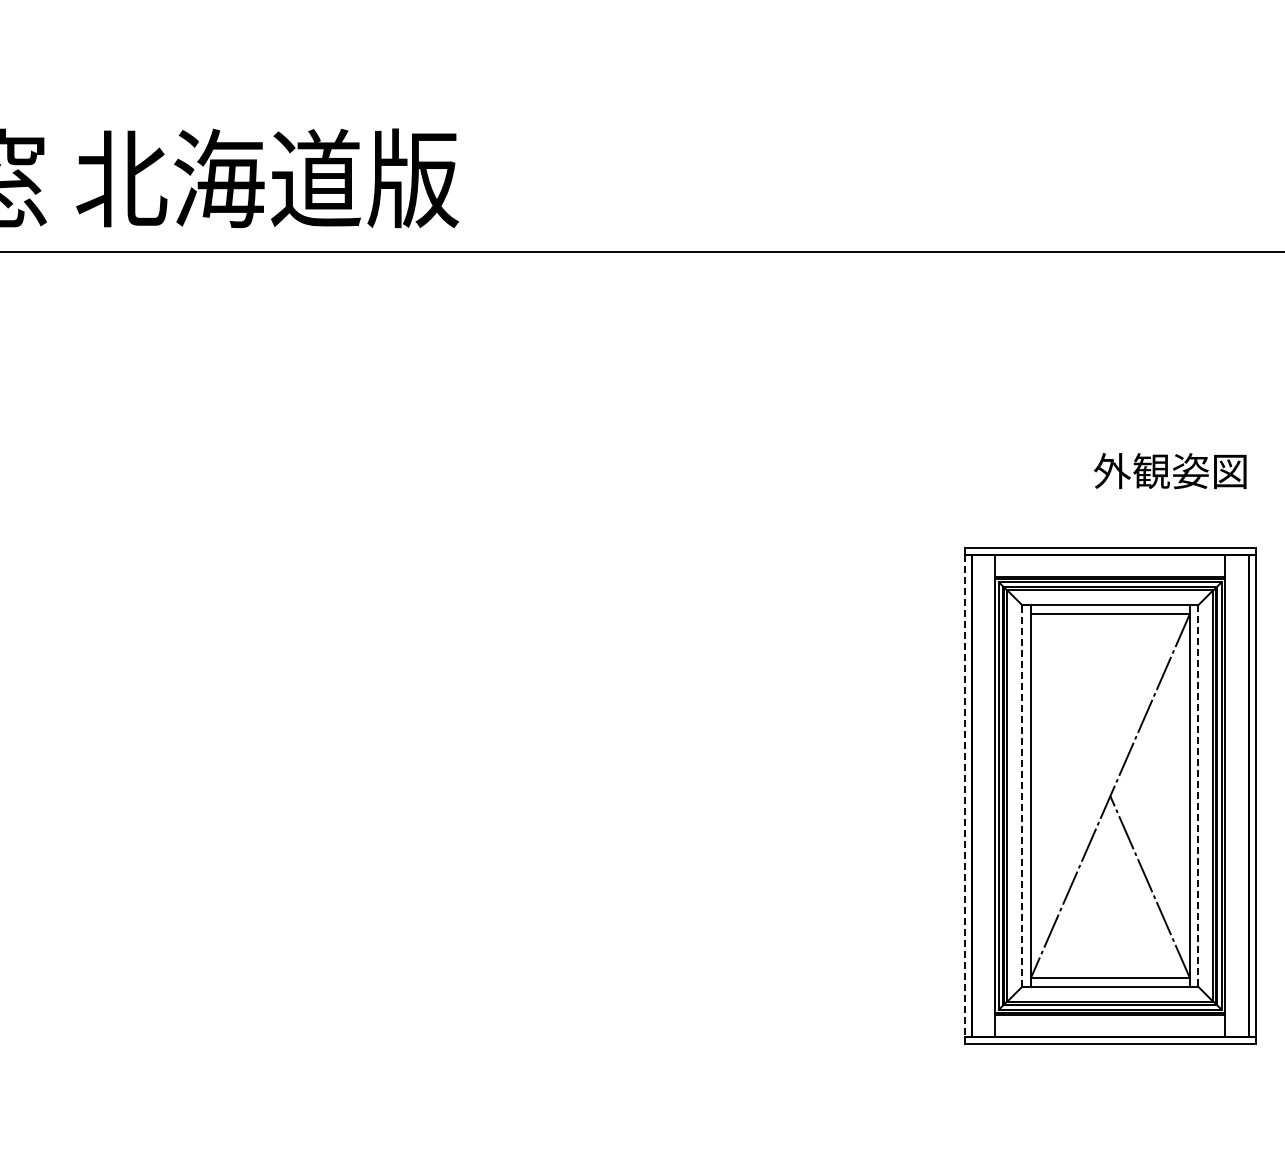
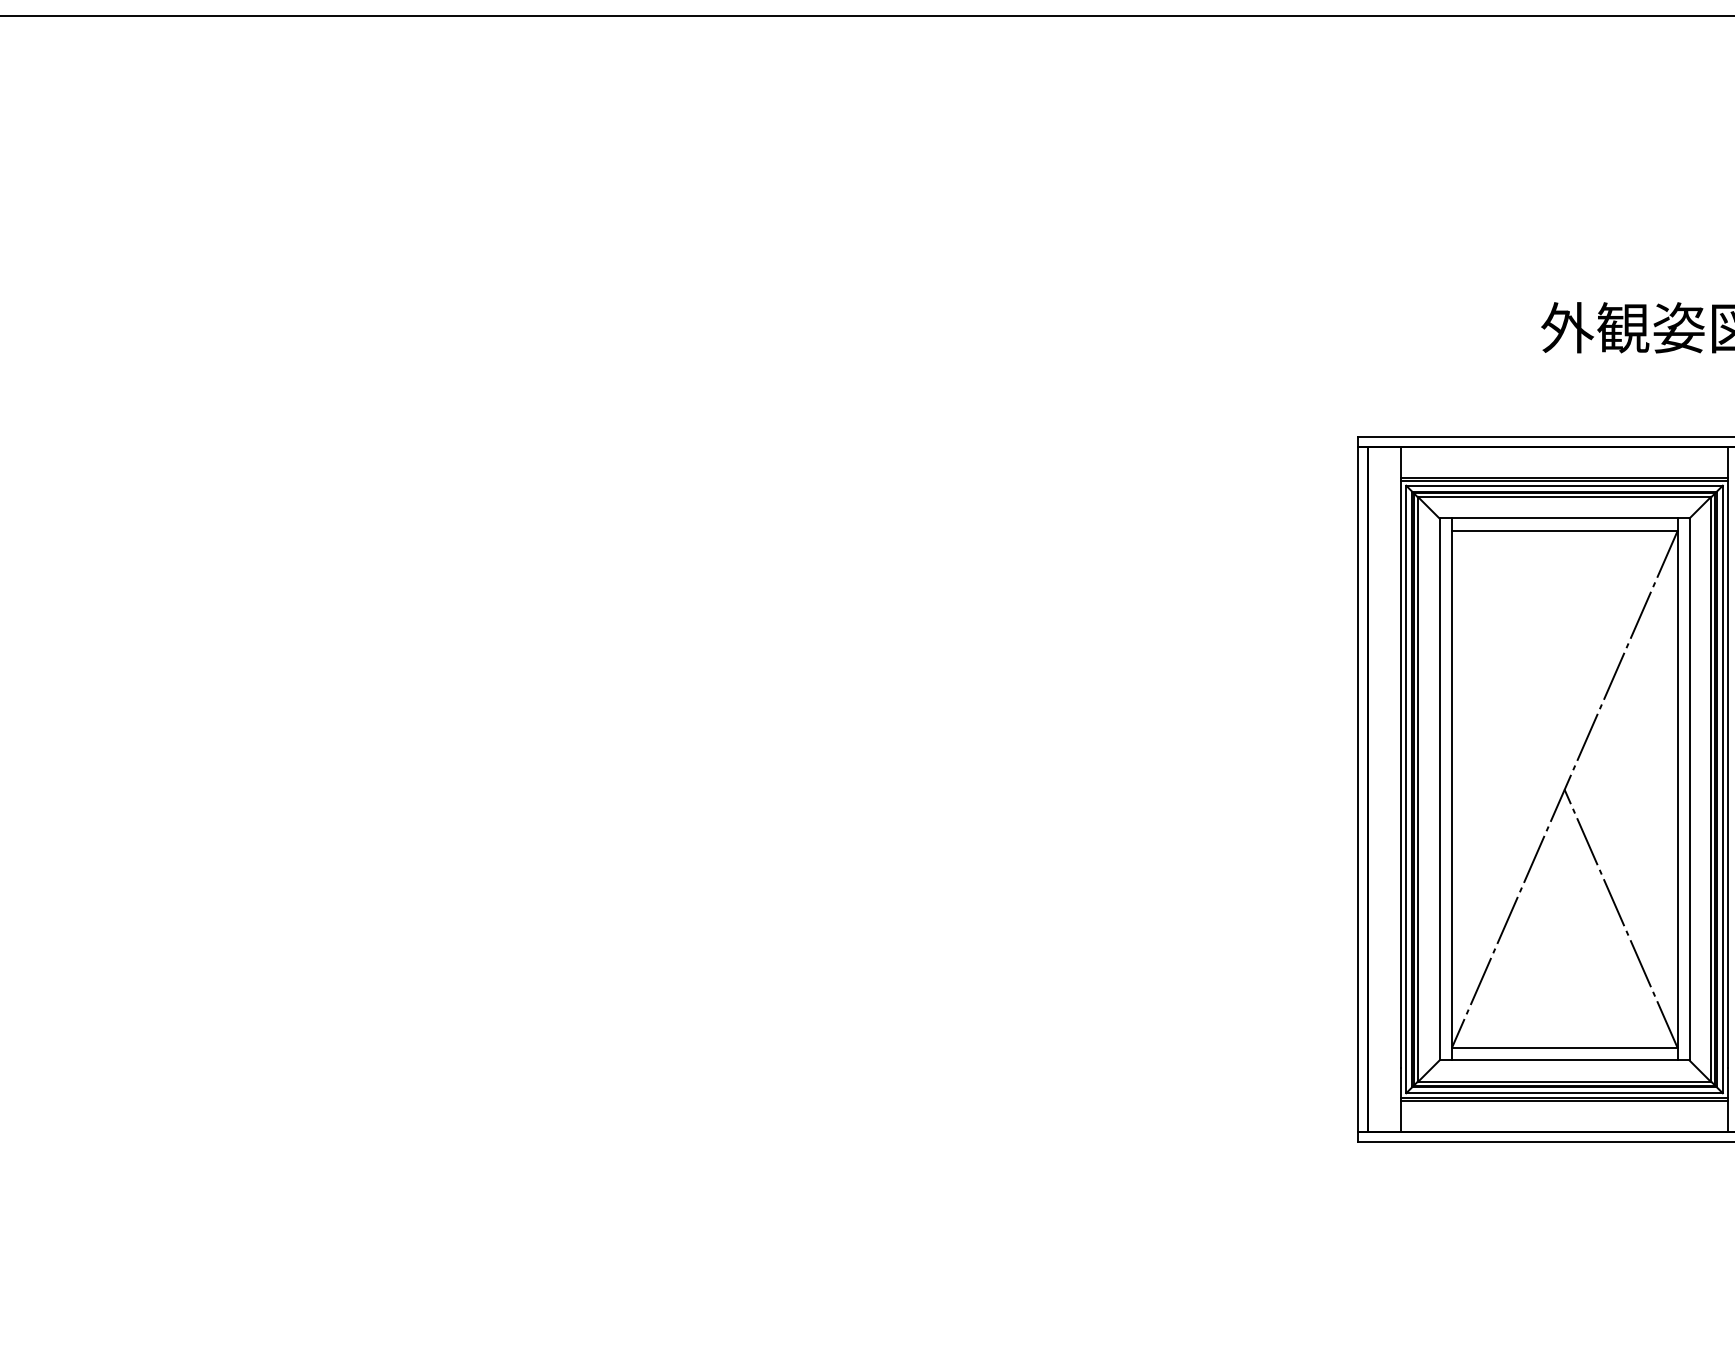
line: (964, 795) -> (1357, 788), dashed -> solid
line: (1022, 796) -> (1439, 790), dashed -> solid
line: (1198, 796) -> (1689, 790), dashed -> solid

